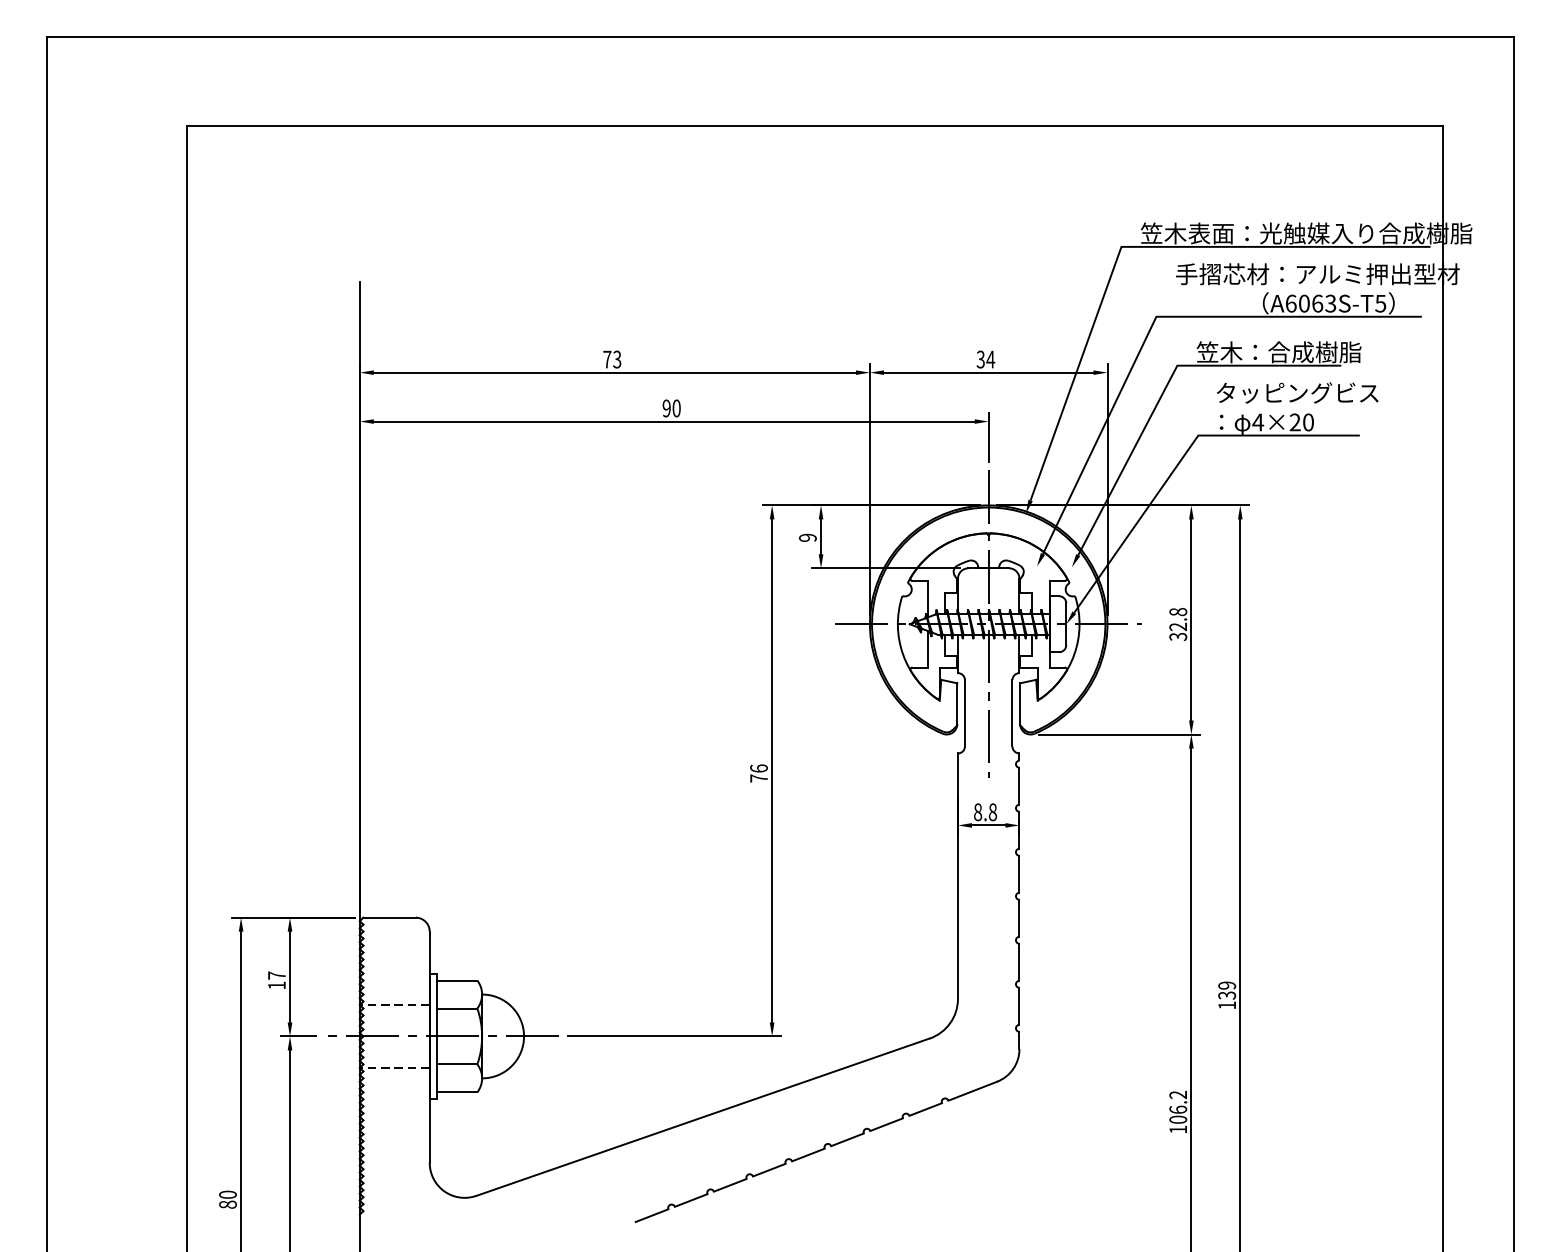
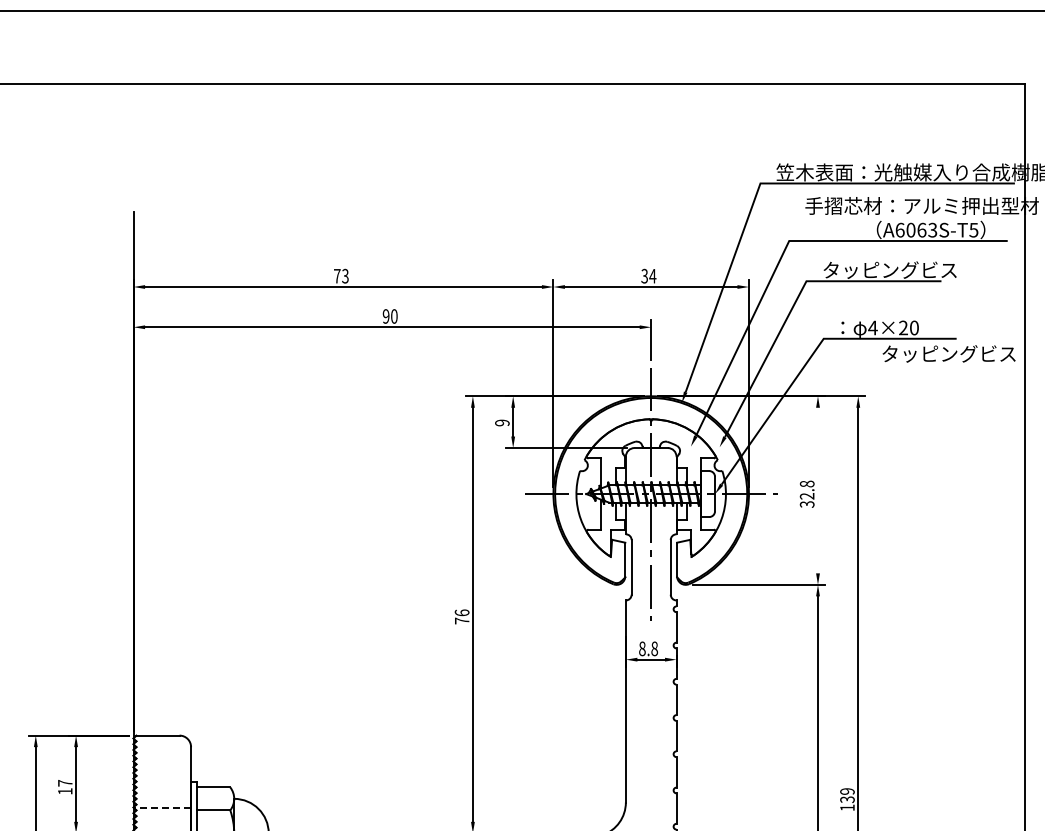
text: (1278, 352) -> (889, 270), 笠木：合成樹脂 -> タッピングビス
text: (1297, 392) -> (948, 353), moved
line: (1191, 619) -> (818, 490), removed

